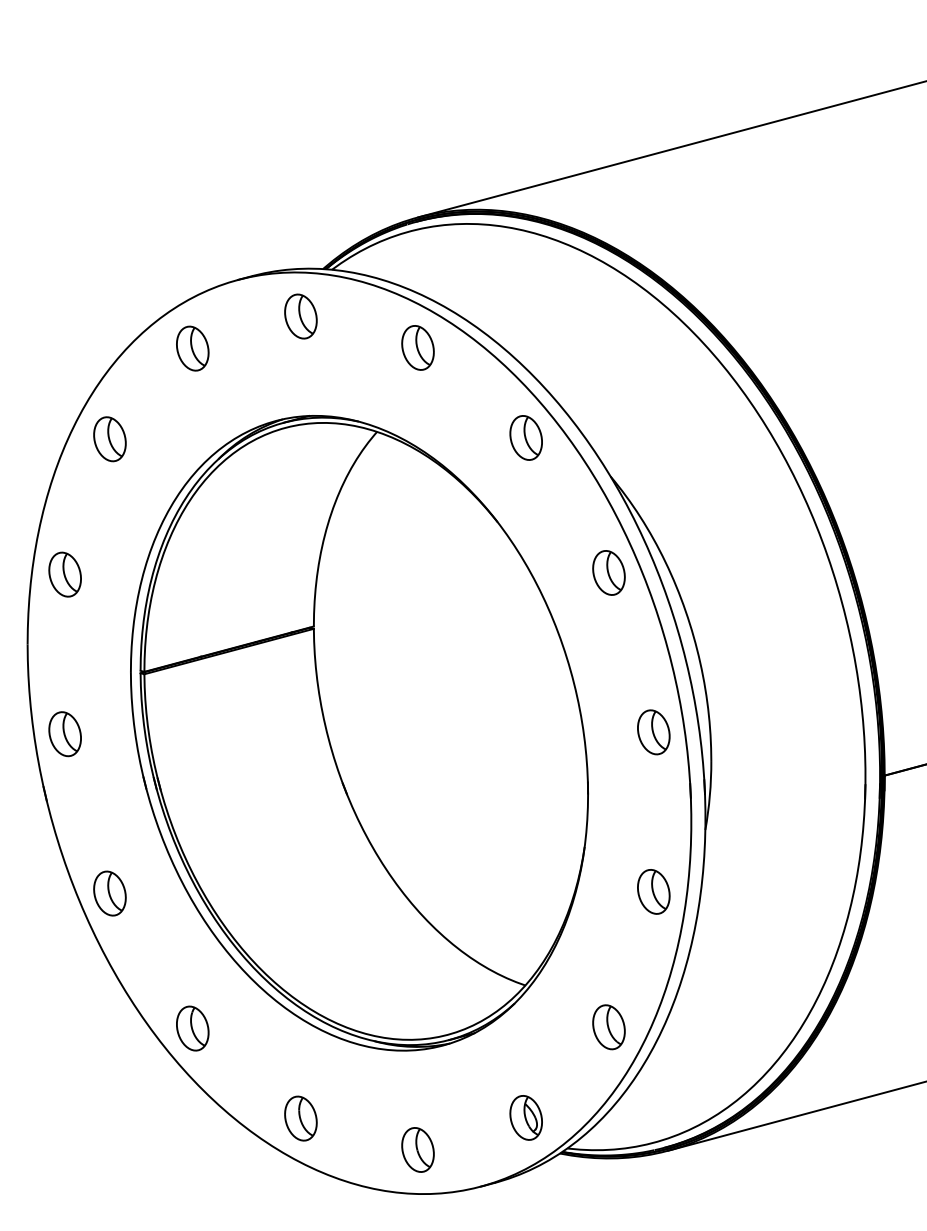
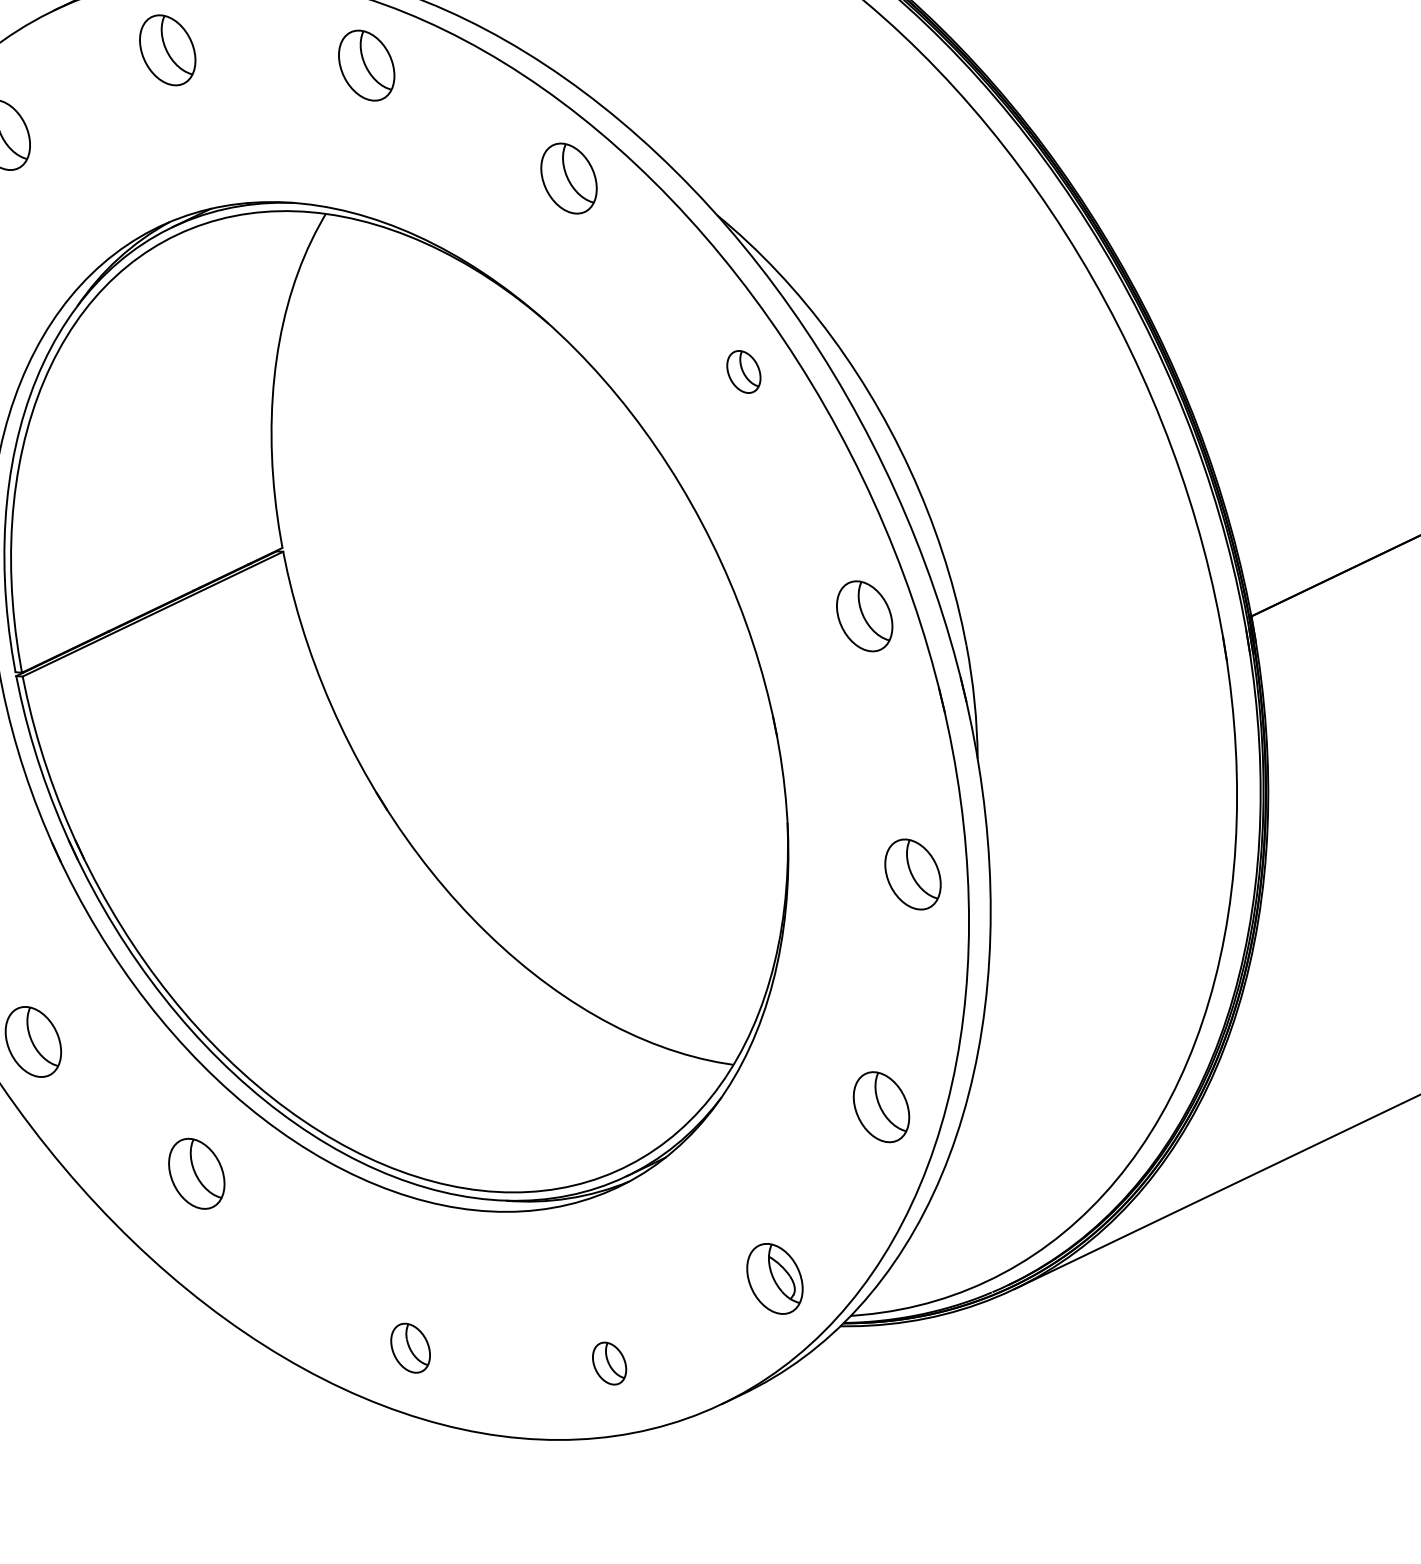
part: (608, 572) -> (742, 371), size x0.6
part: (192, 1028) -> (196, 1173), moved
part: (300, 1118) -> (409, 1348), size x0.7
part: (417, 1149) -> (608, 1362), size x0.6

